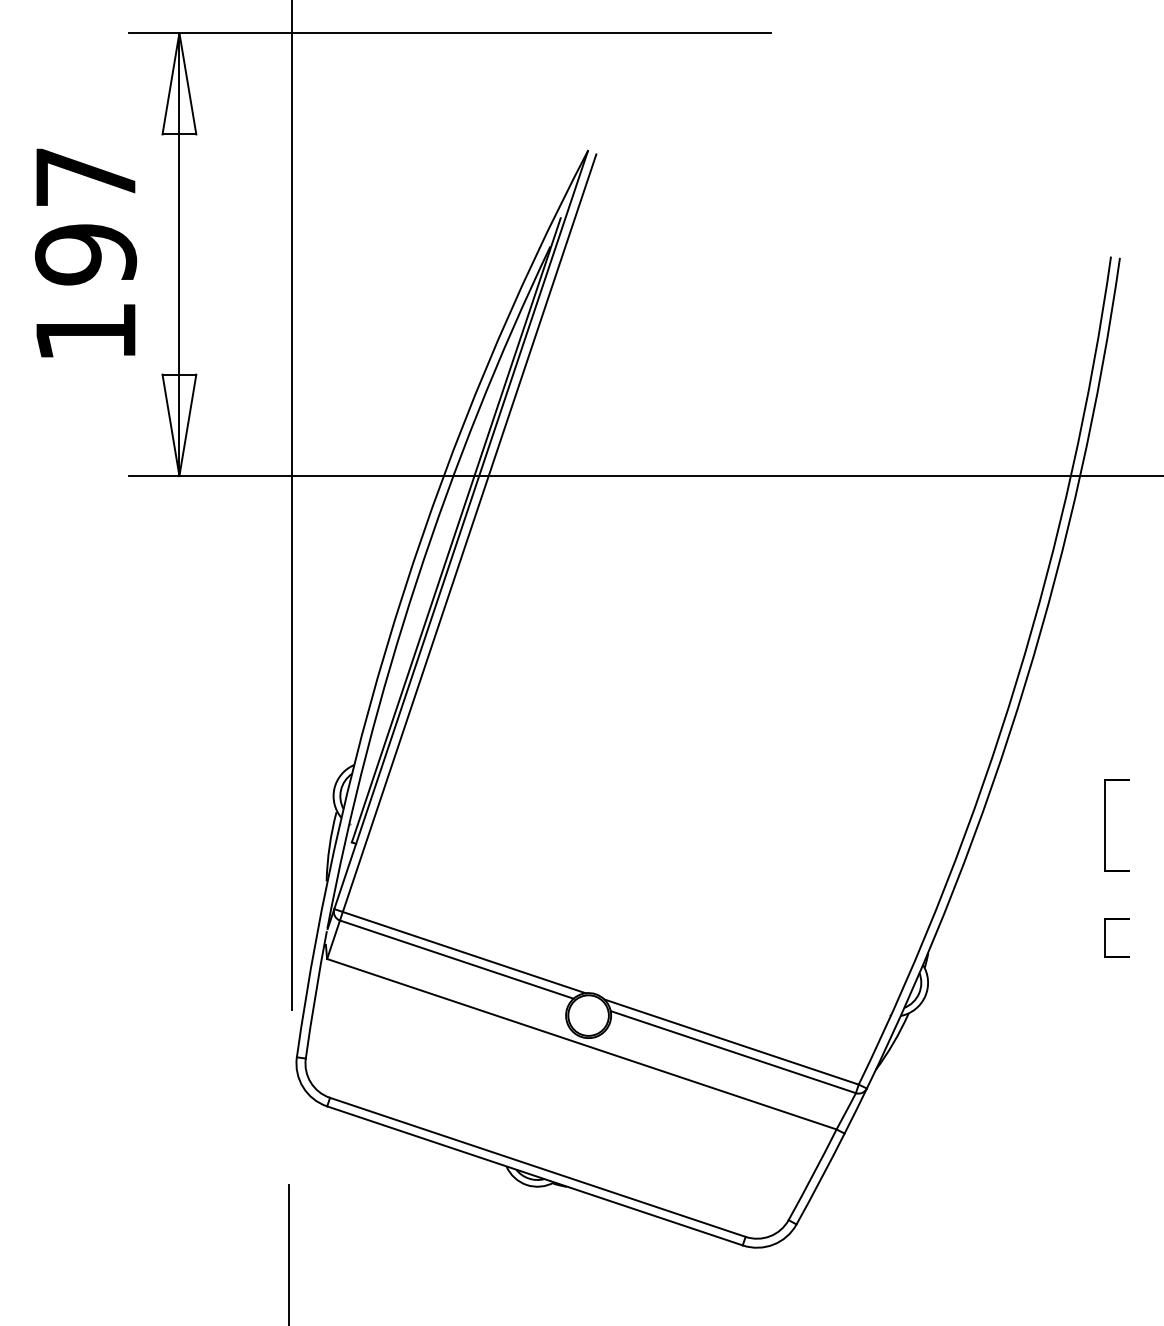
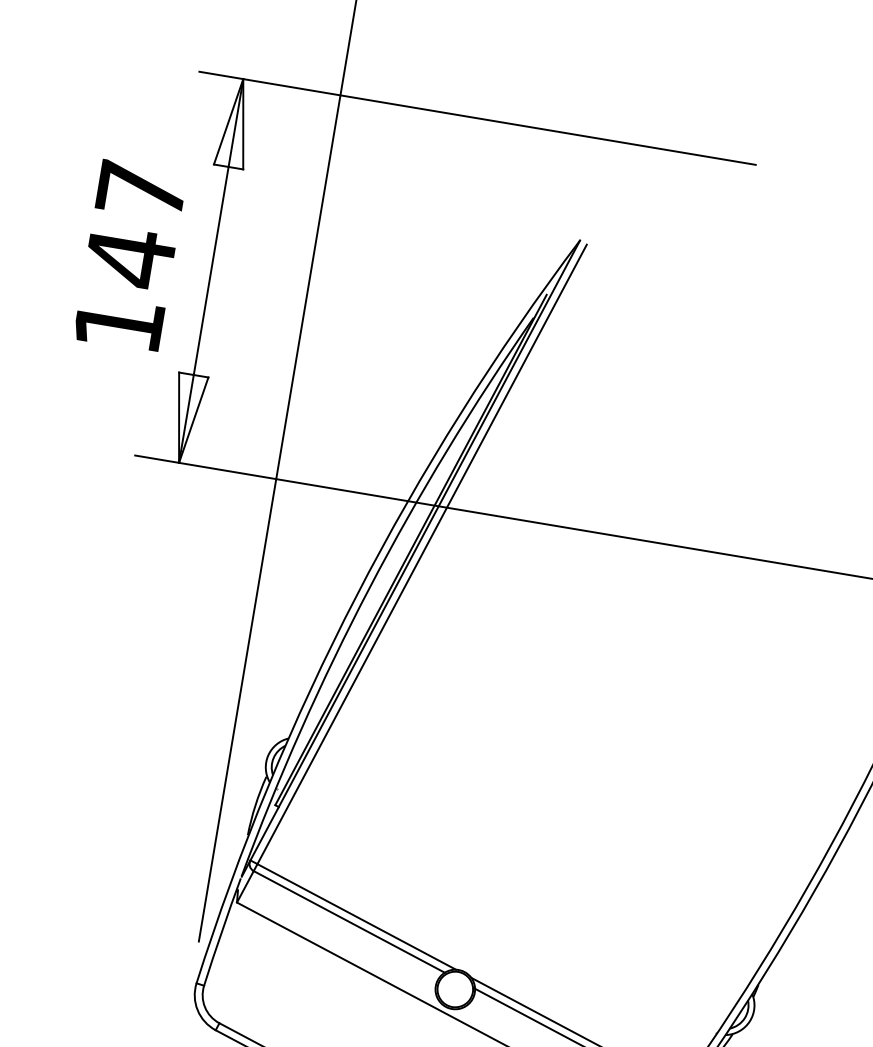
text: (85, 254) -> (129, 257), 197 -> 147

